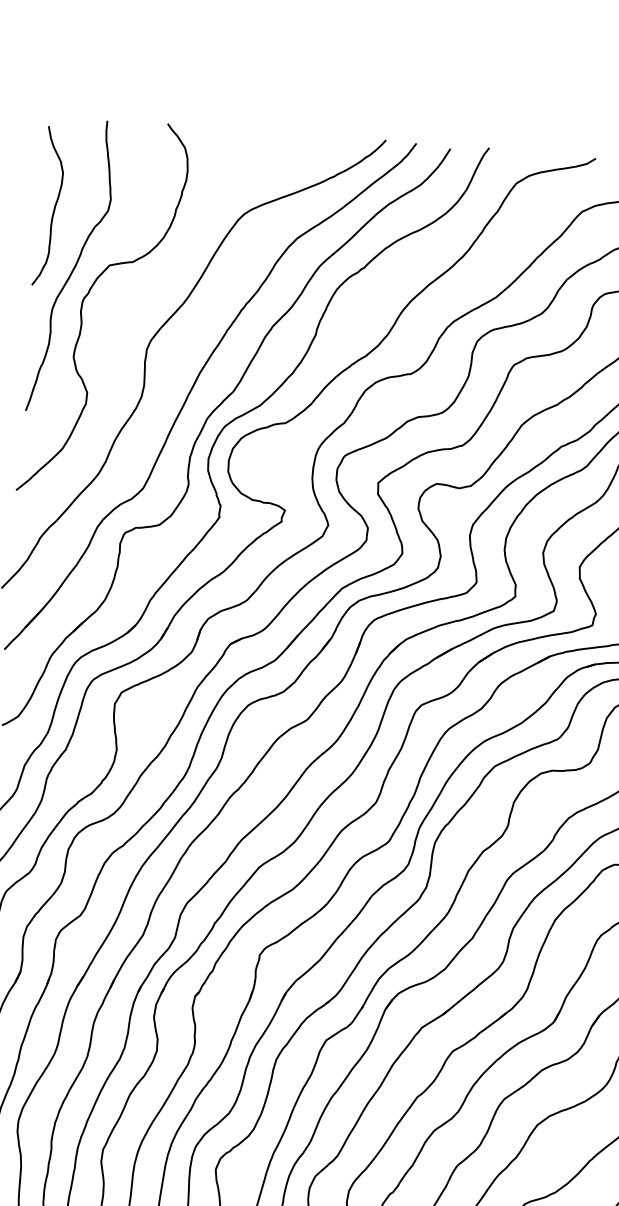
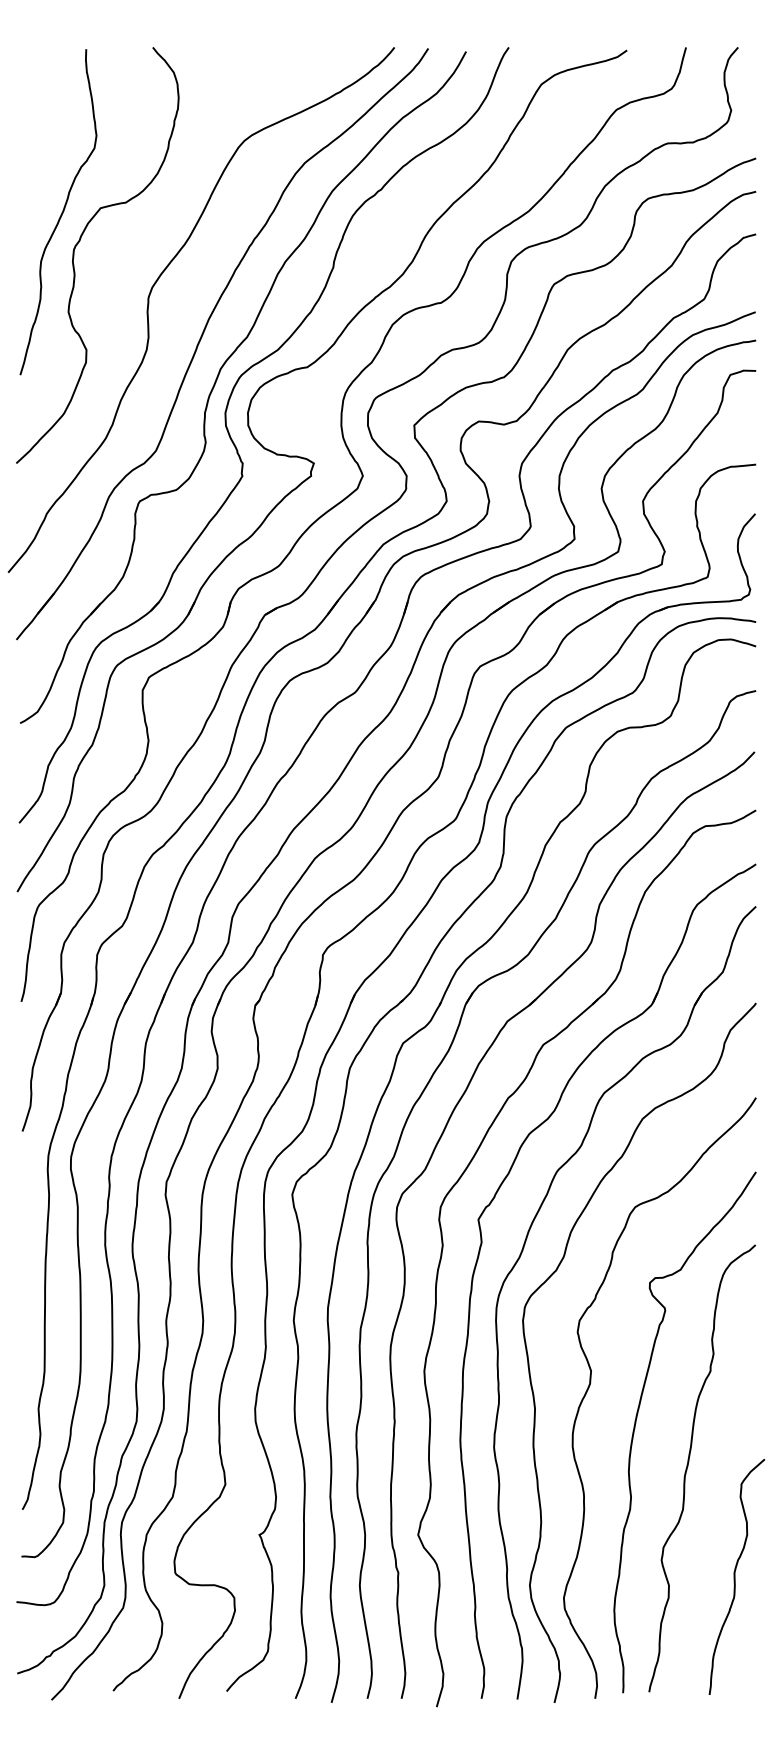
curve: (53, 206) -> (34, 148), removed

